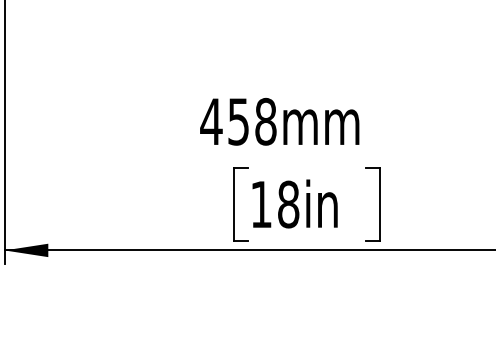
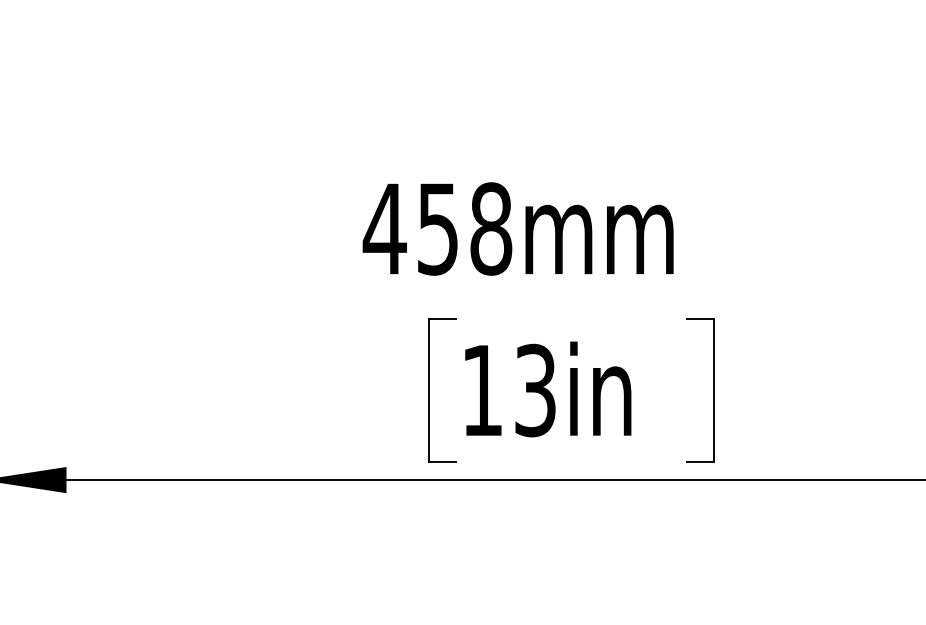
text: (288, 204) -> (535, 390), 18in -> 13in

